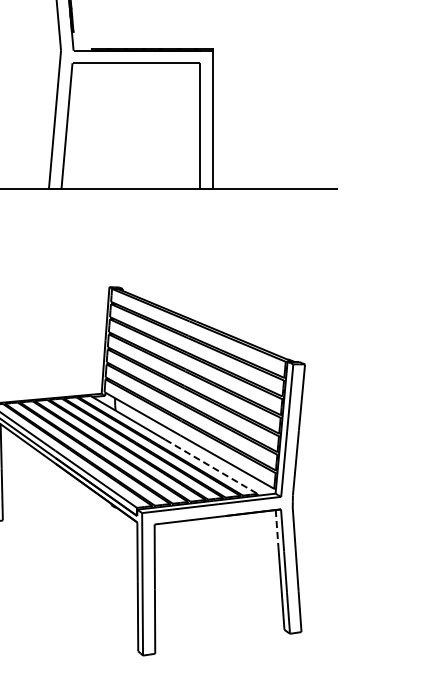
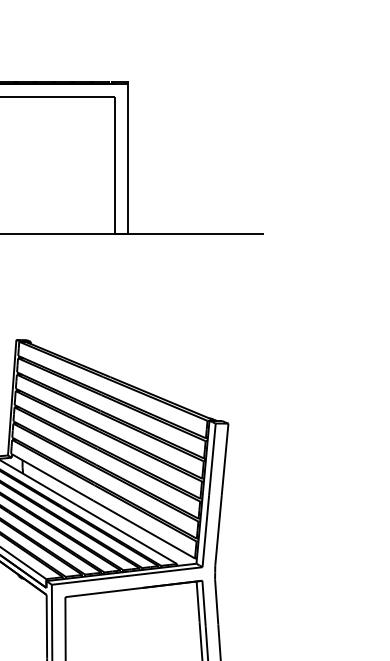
line: (211, 466) -> (127, 534), dashed -> solid
line: (277, 528) -> (198, 601), dashed -> solid

